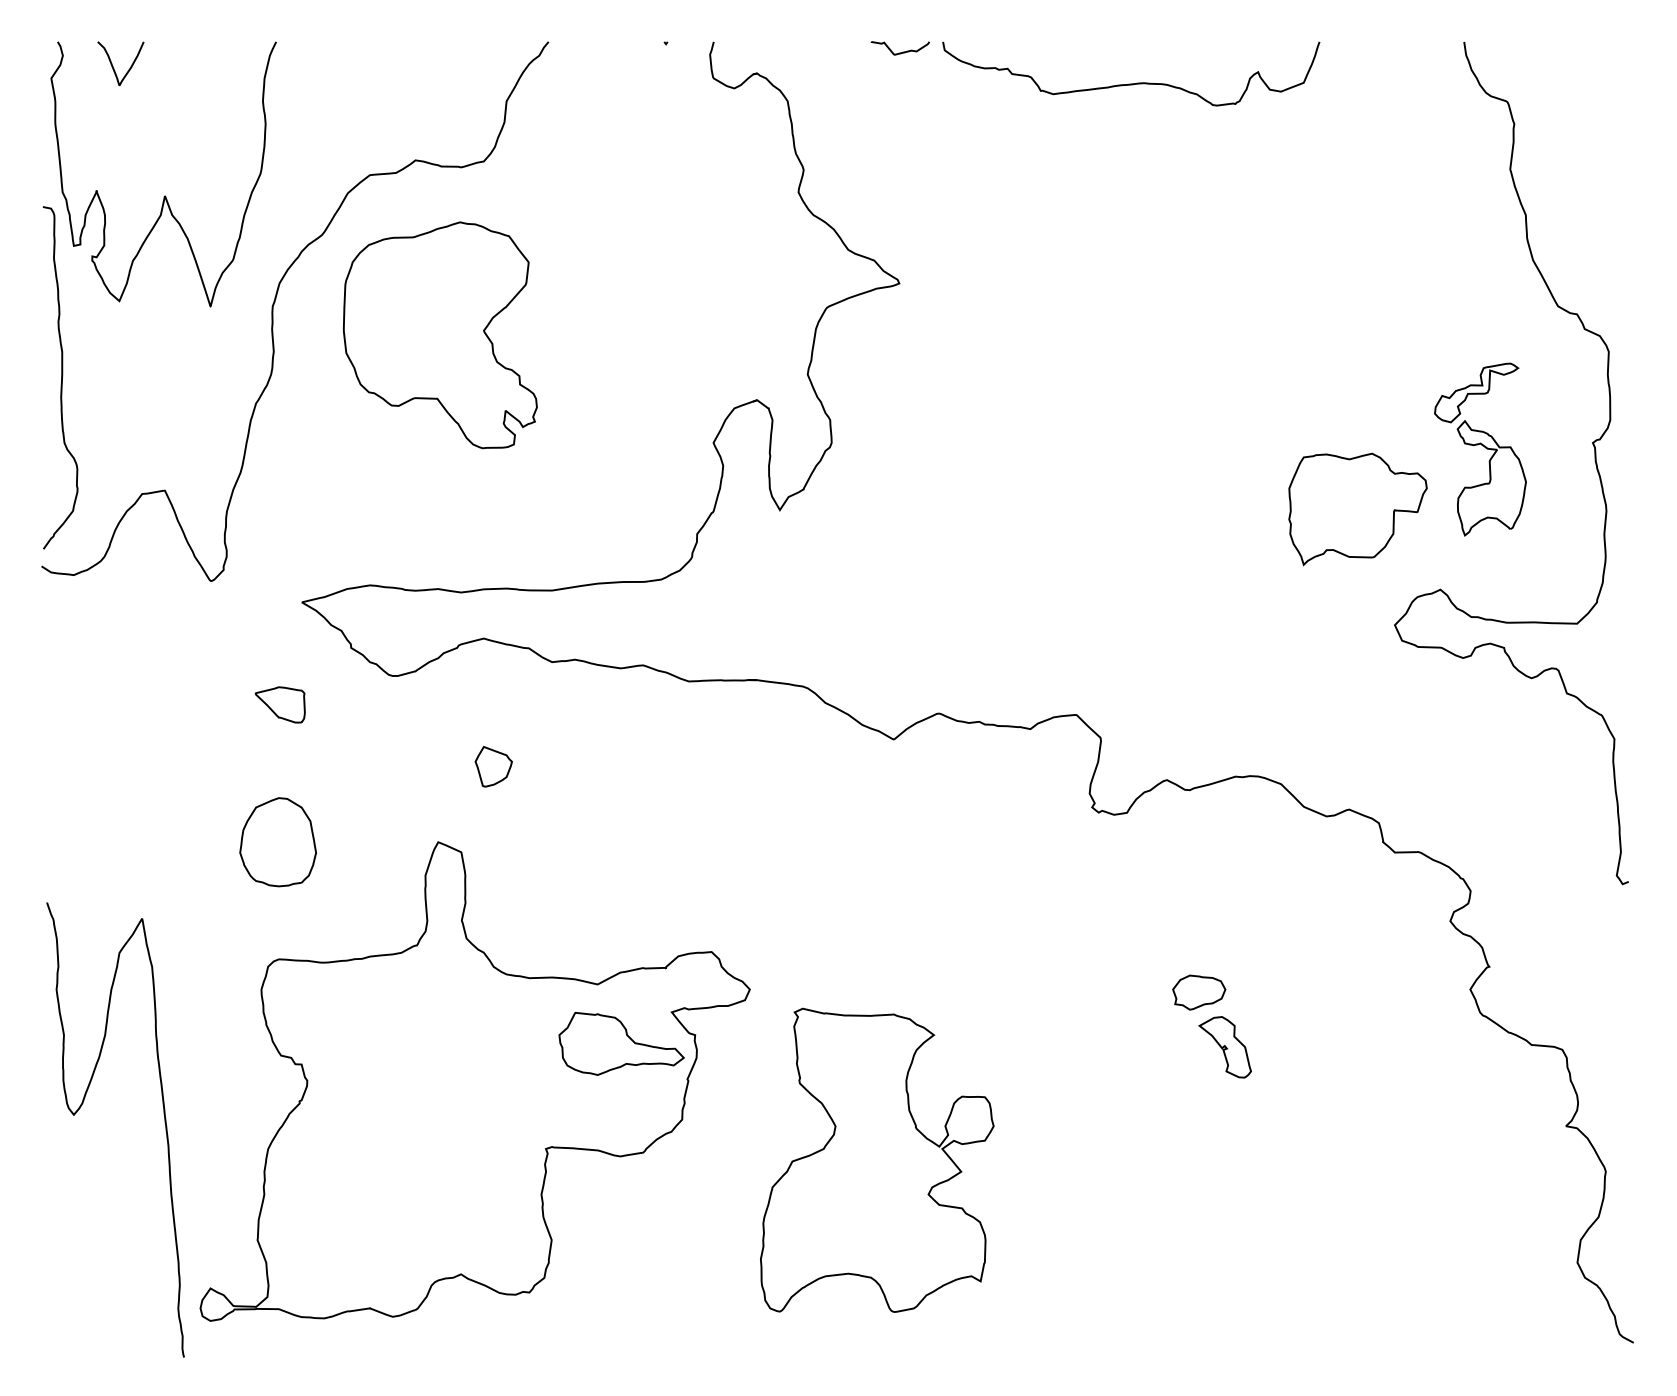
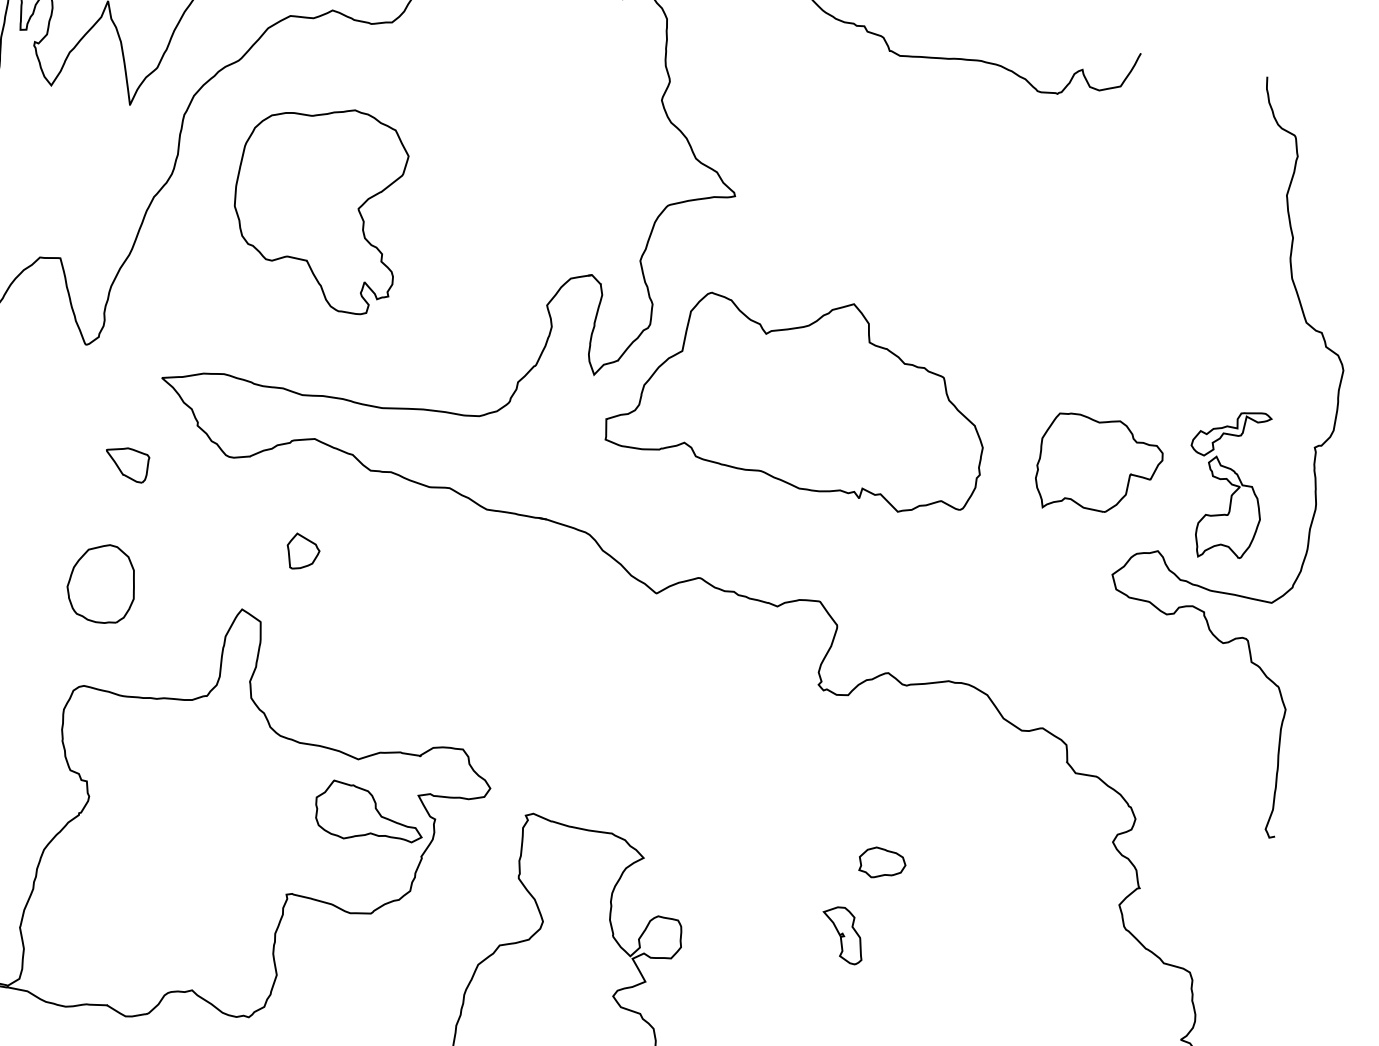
part: (440, 335) -> (319, 205), moved
part: (1480, 449) -> (1225, 483), moved
part: (1014, 488) -> (802, 393), added
part: (1224, 1047) -> (842, 934), moved

